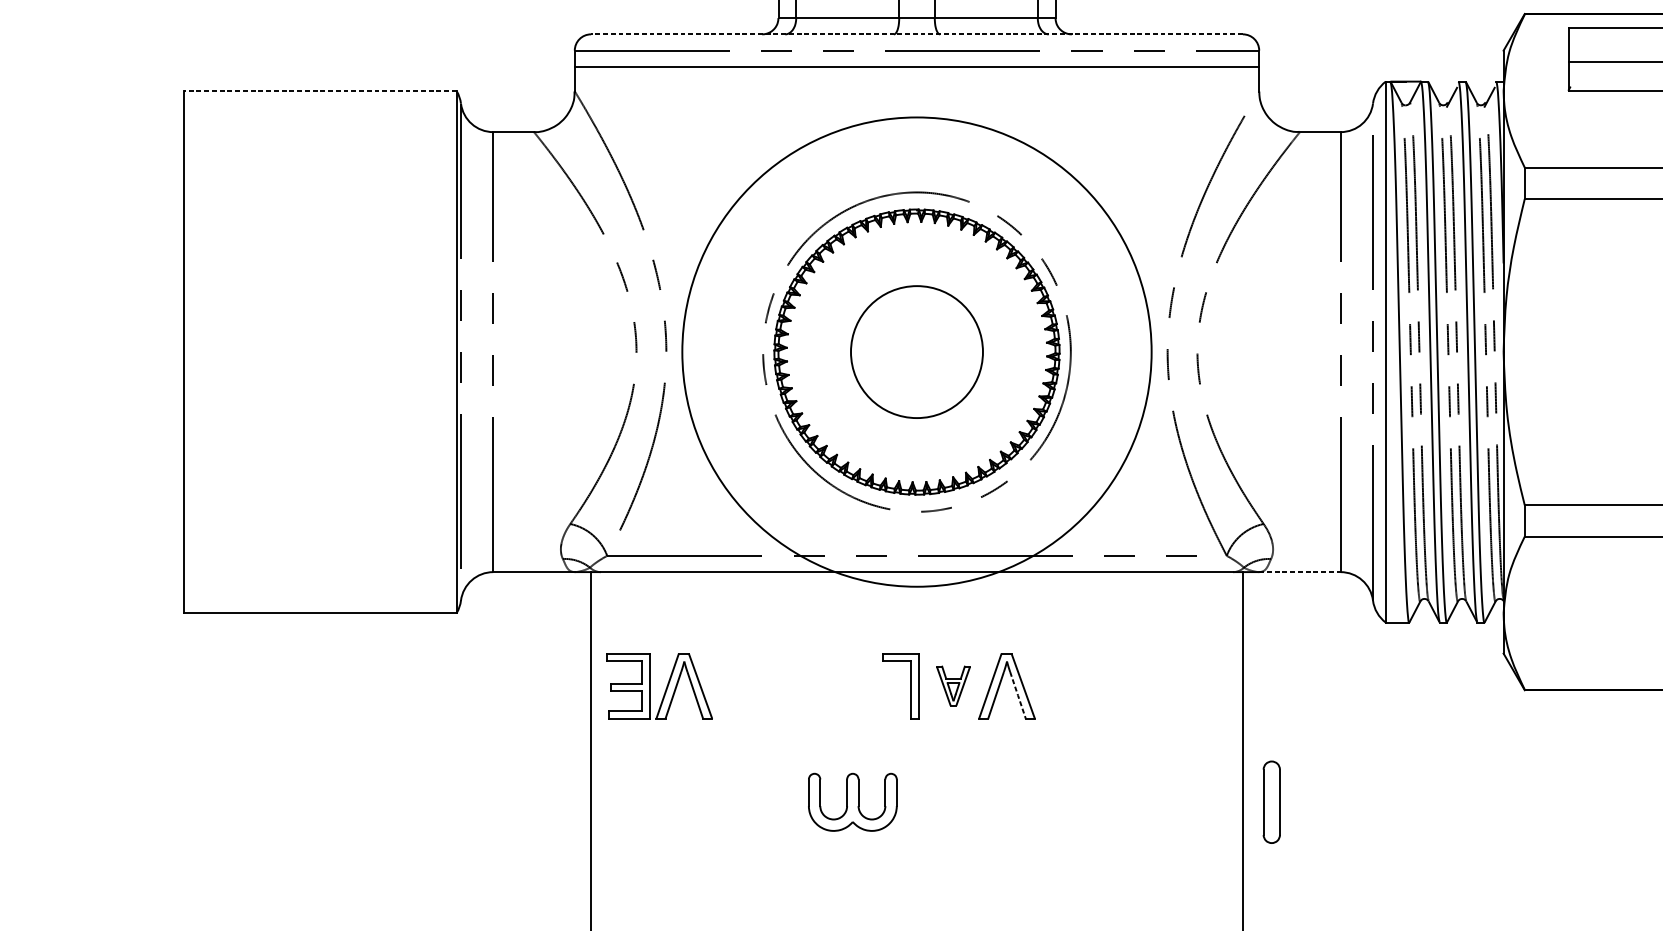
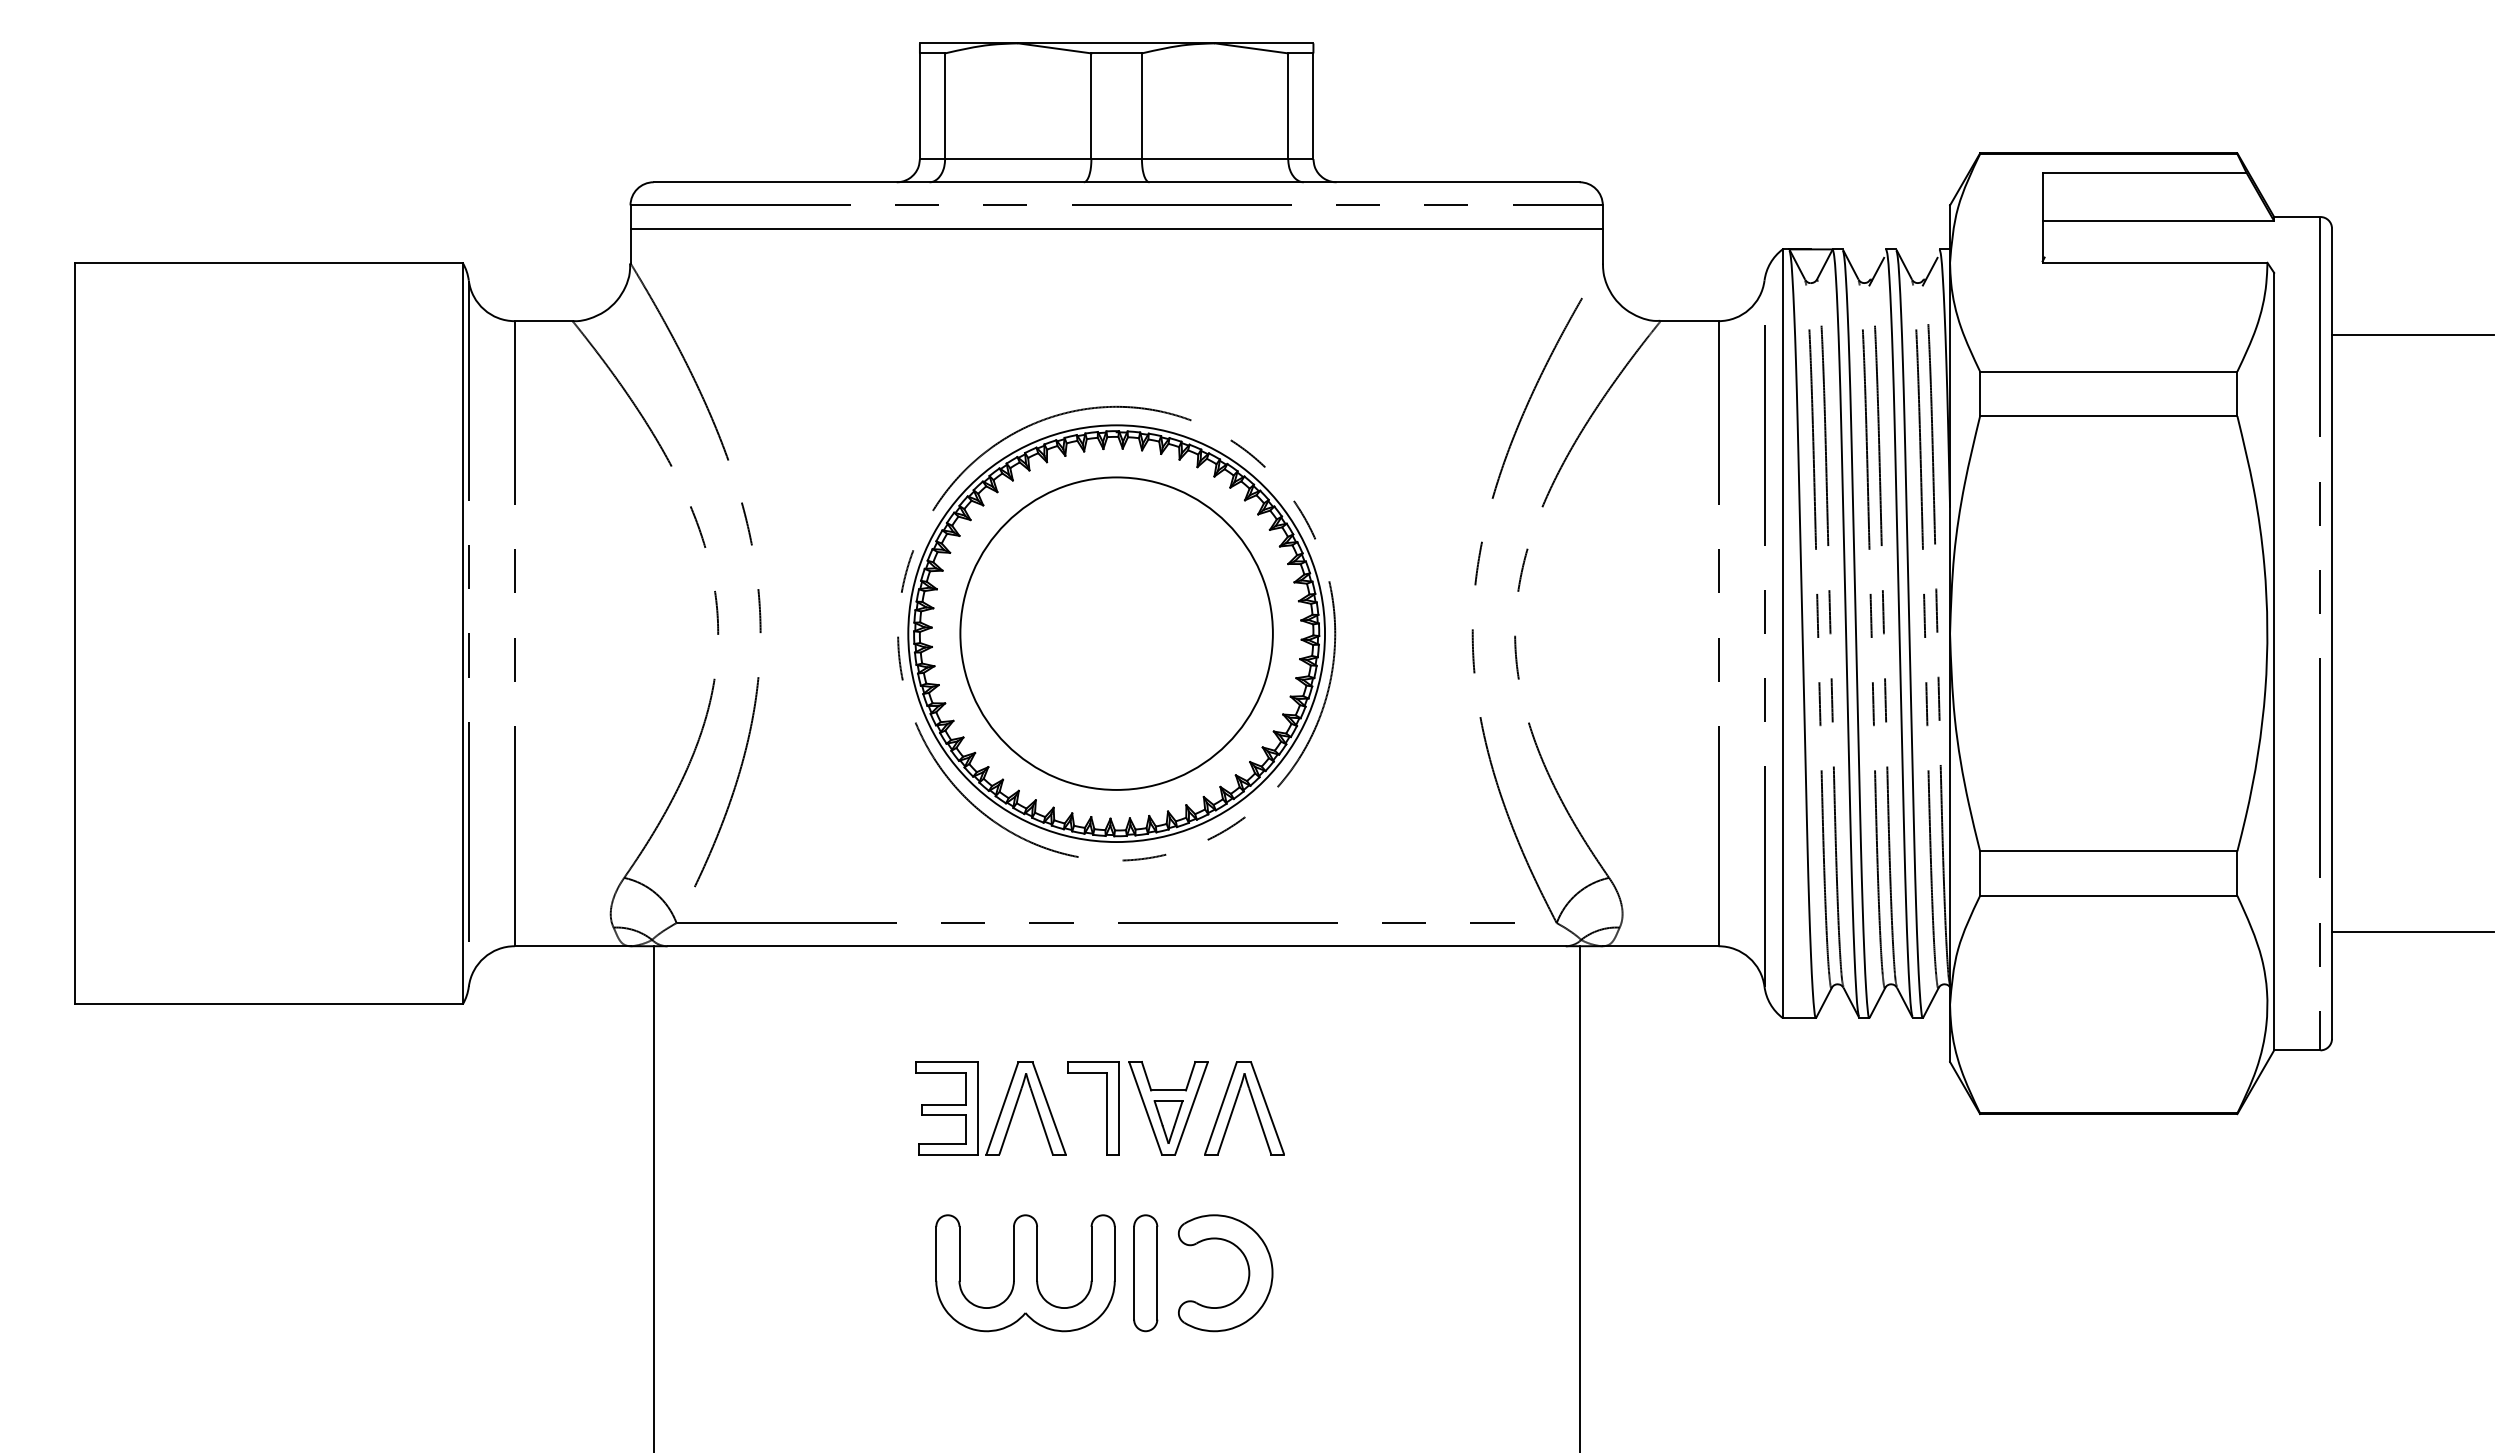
line: (916, 34) -> (1116, 182), dashed -> solid
line: (319, 91) -> (268, 263), dashed -> solid
circle: (916, 351) -> (1116, 633), size x0.62
circle: (916, 351) -> (1116, 633), size x1.67
line: (1299, 572) -> (1660, 946), dashed -> solid
part: (953, 686) -> (1168, 1108), size x1.67
part: (666, 687) -> (1000, 1110), moved
line: (1018, 695) -> (1260, 1121), dashed -> solid
part: (1009, 798) -> (1247, 1267), added
part: (852, 802) -> (1025, 1273), size x1.43
part: (1271, 802) -> (1145, 1273), moved

